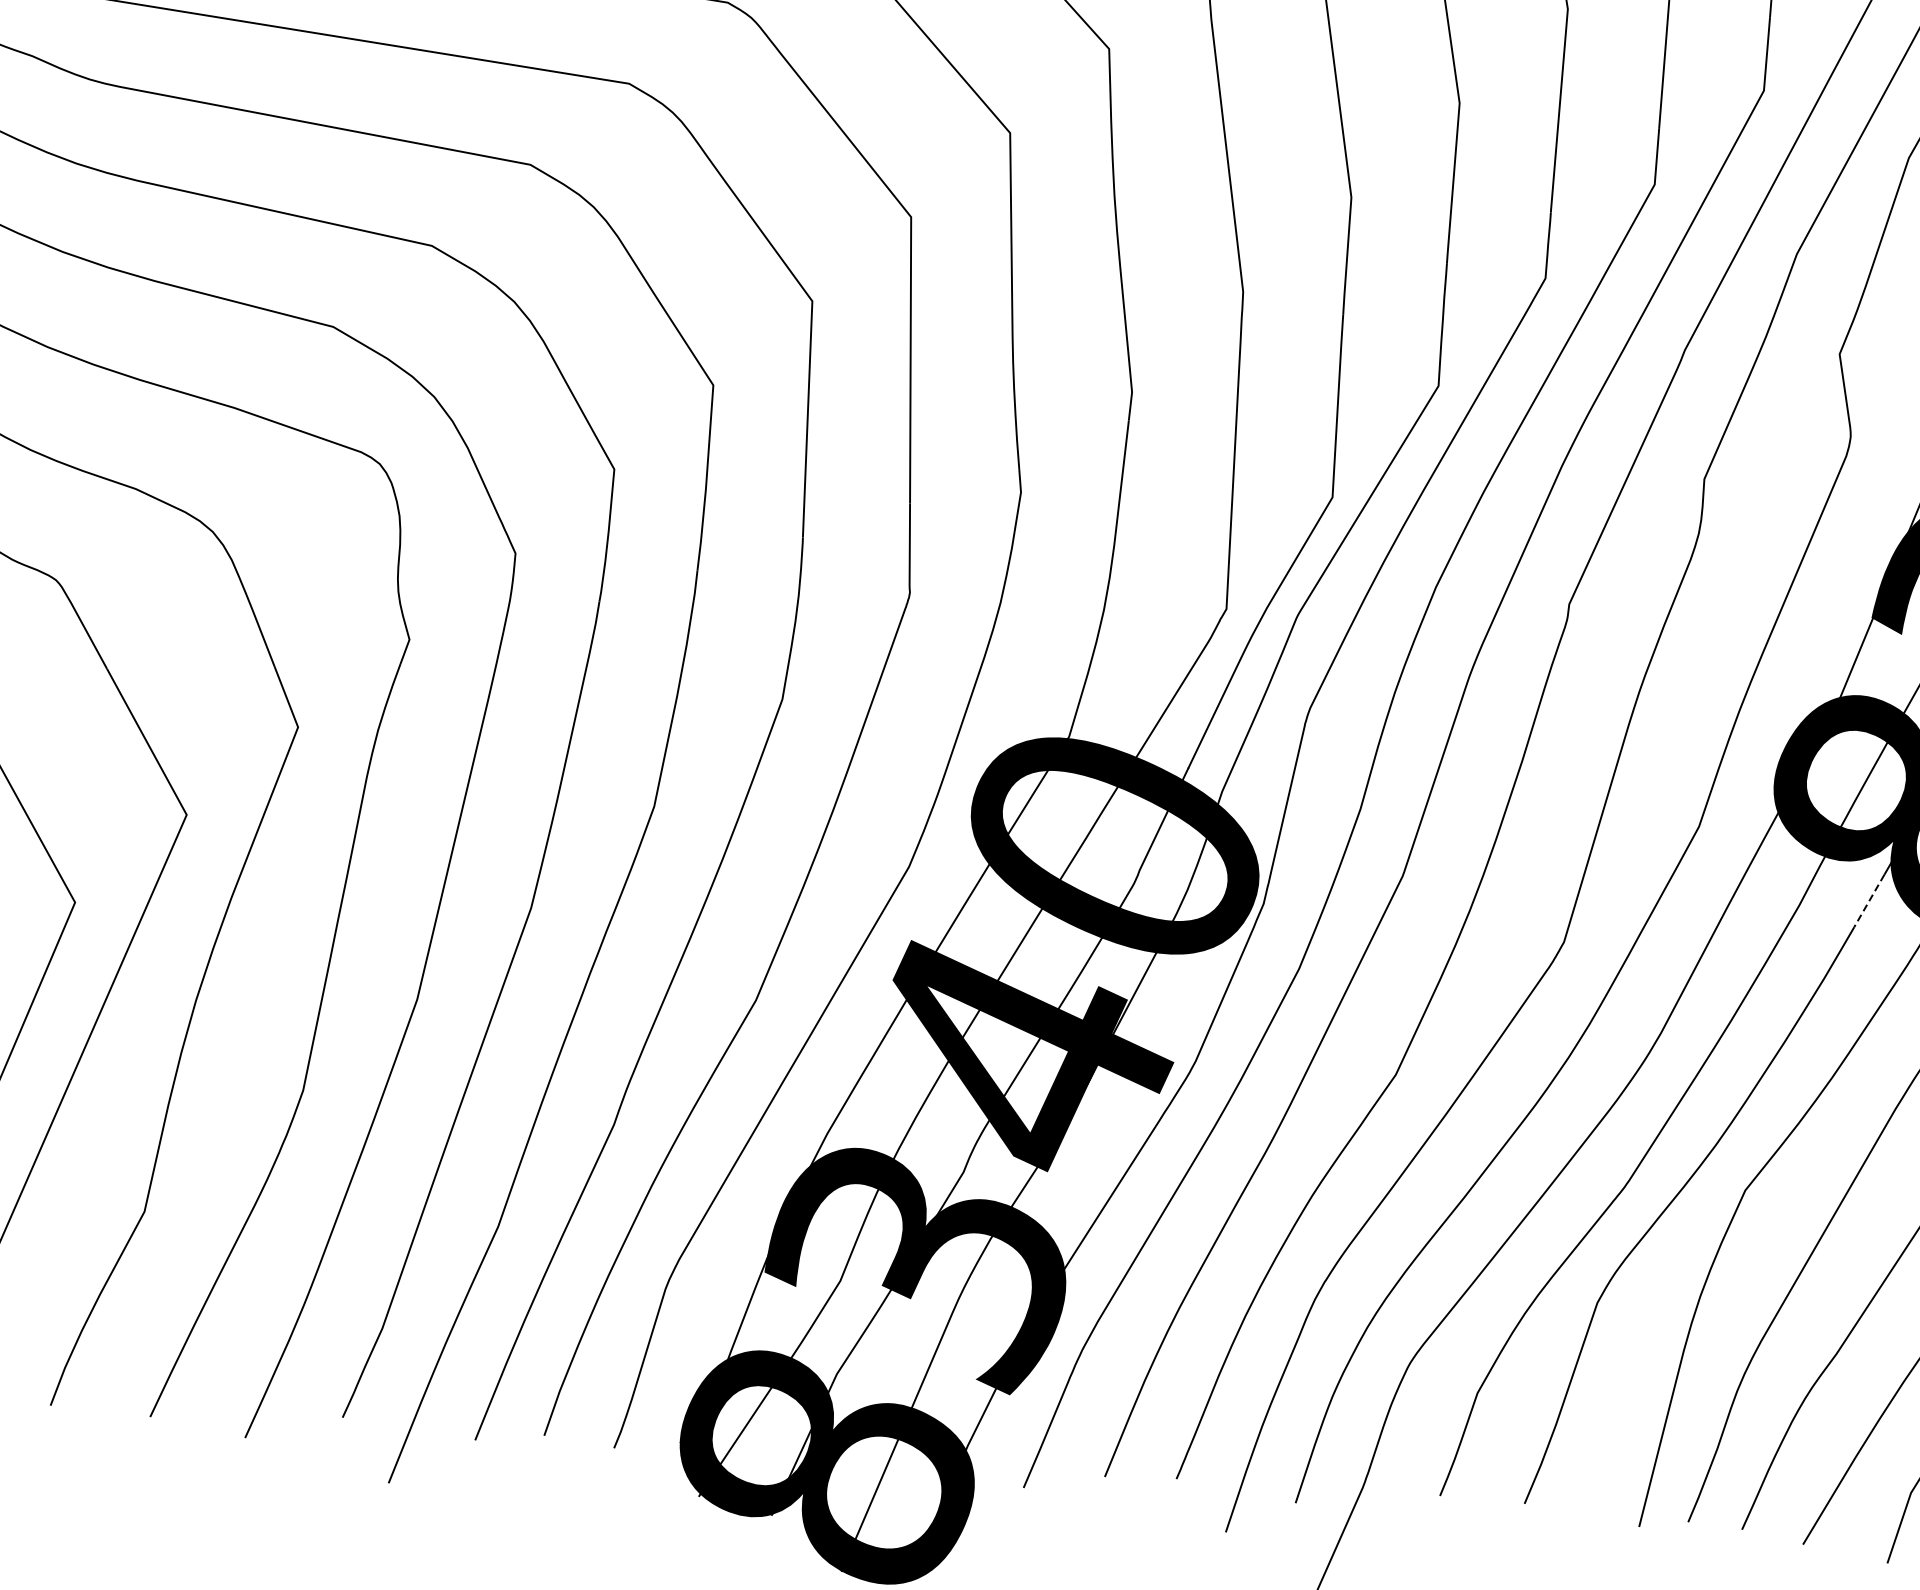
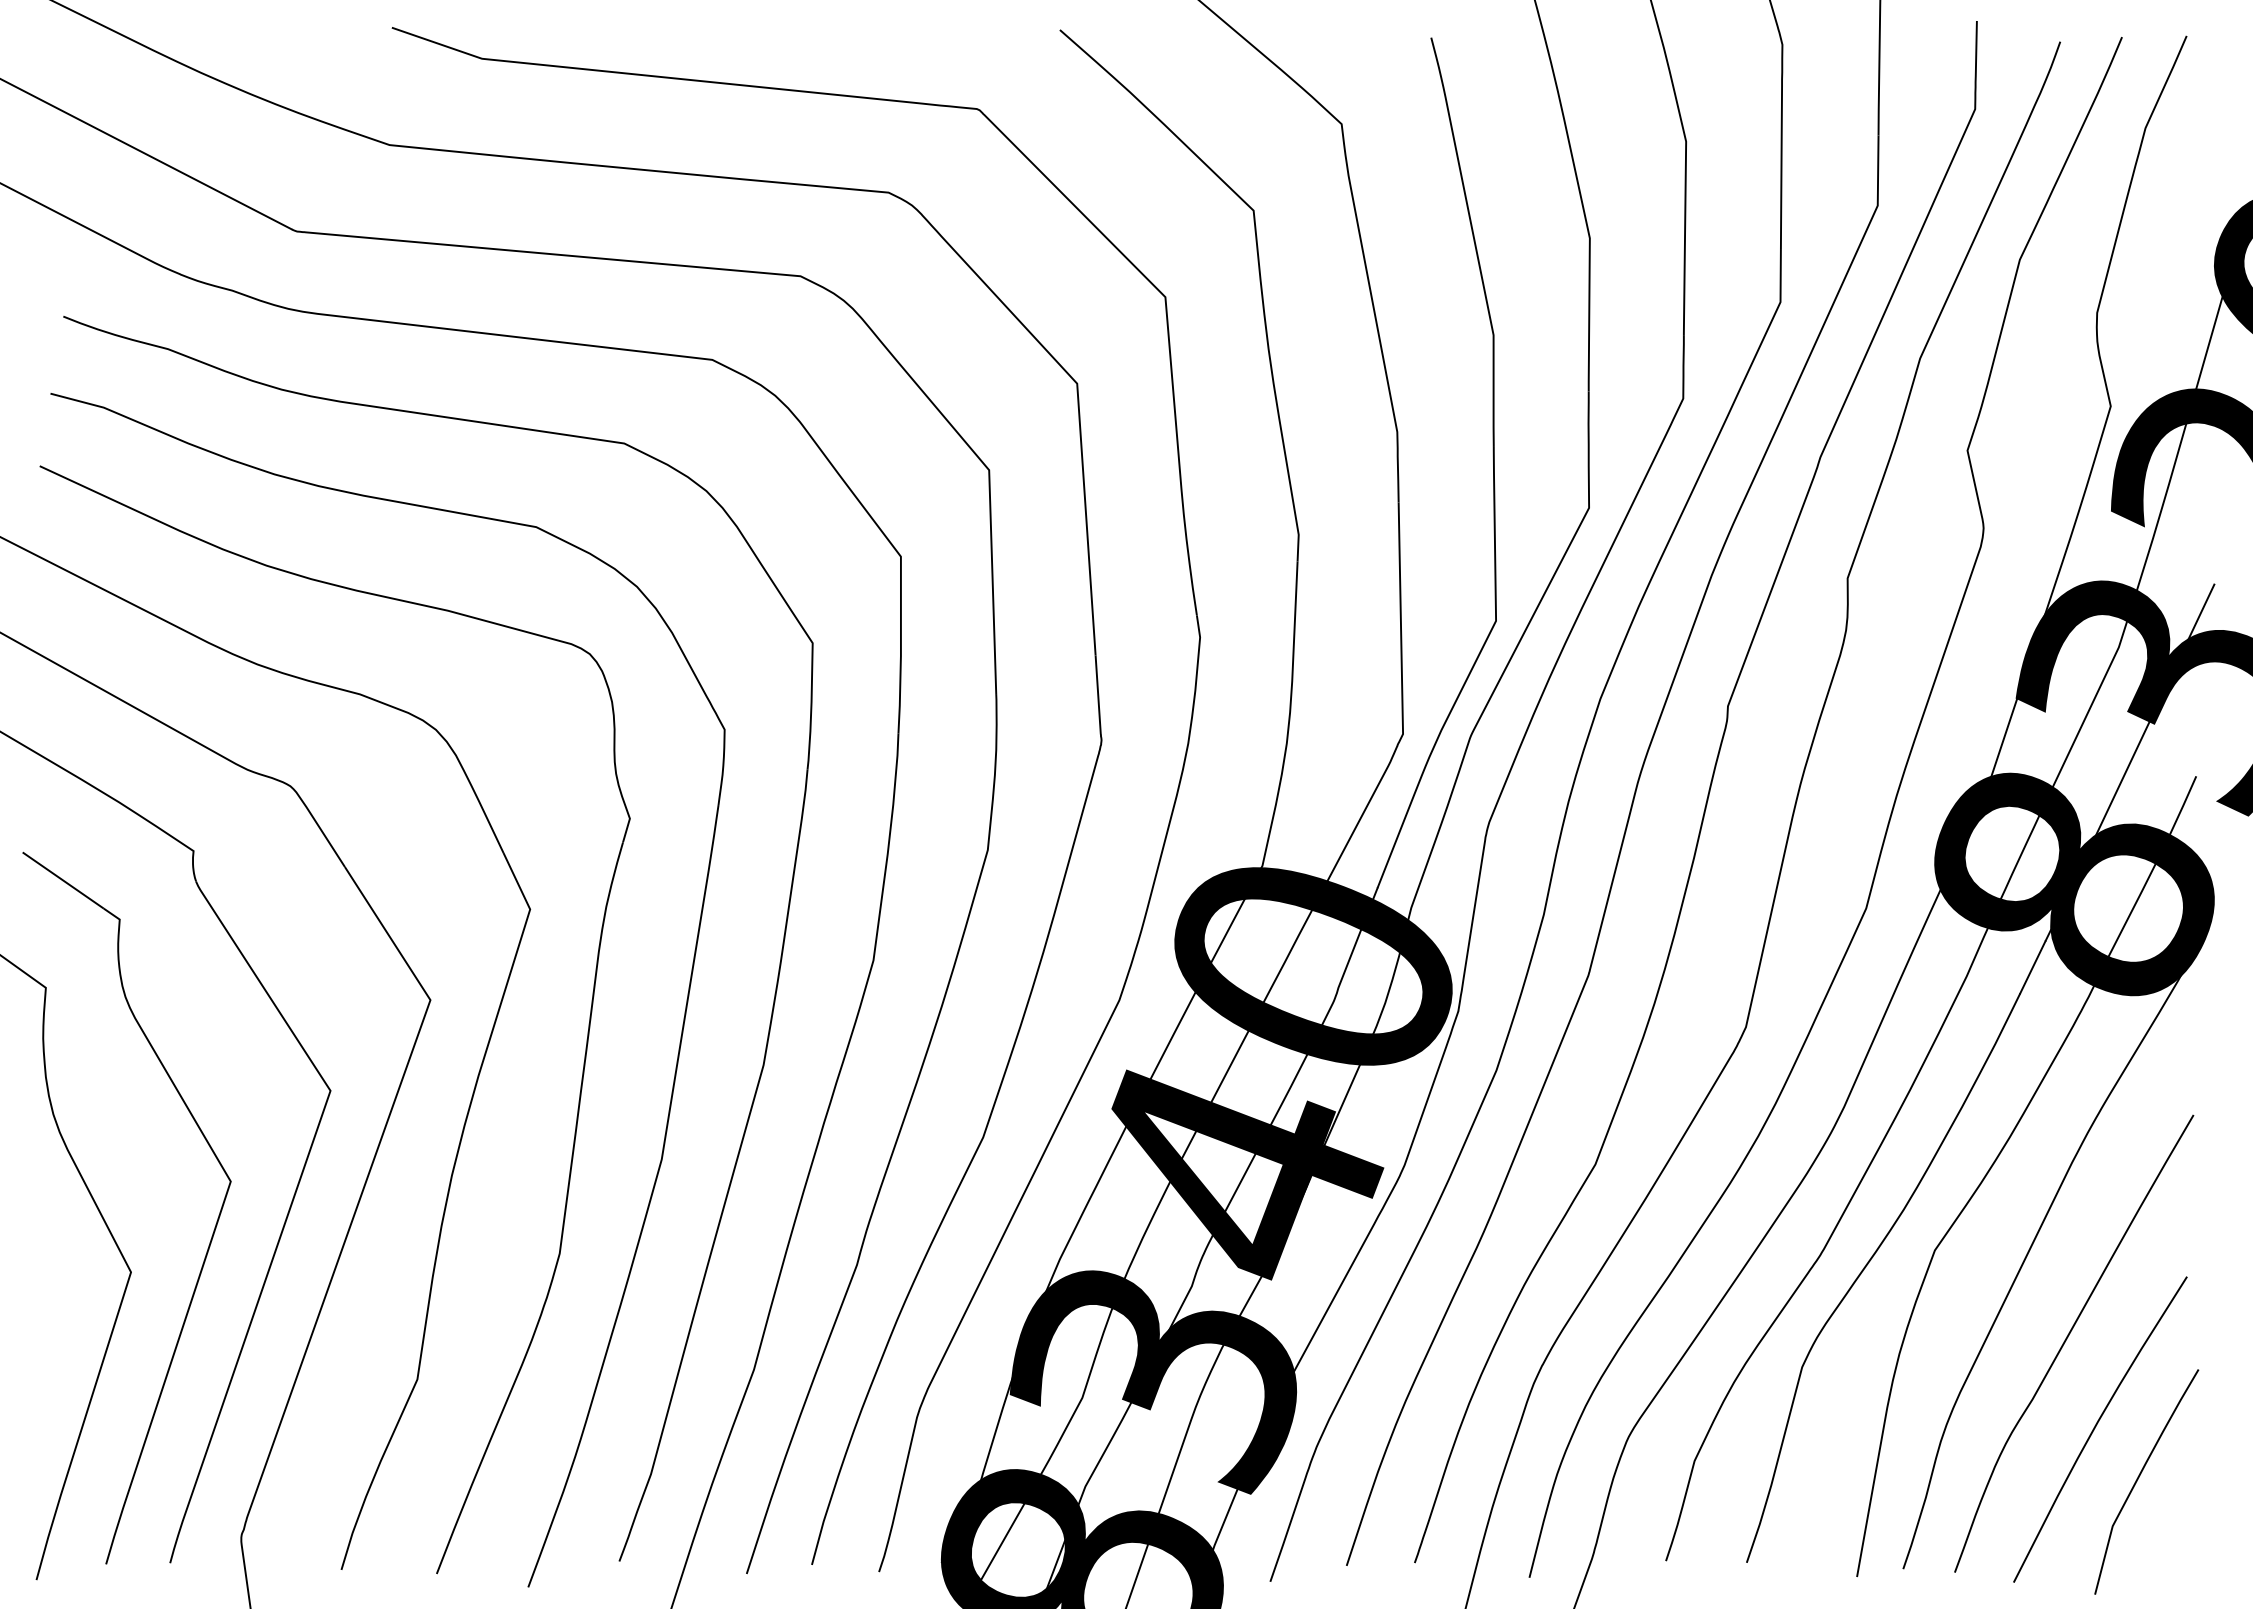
line: (1868, 901) -> (2032, 967), dashed -> solid

